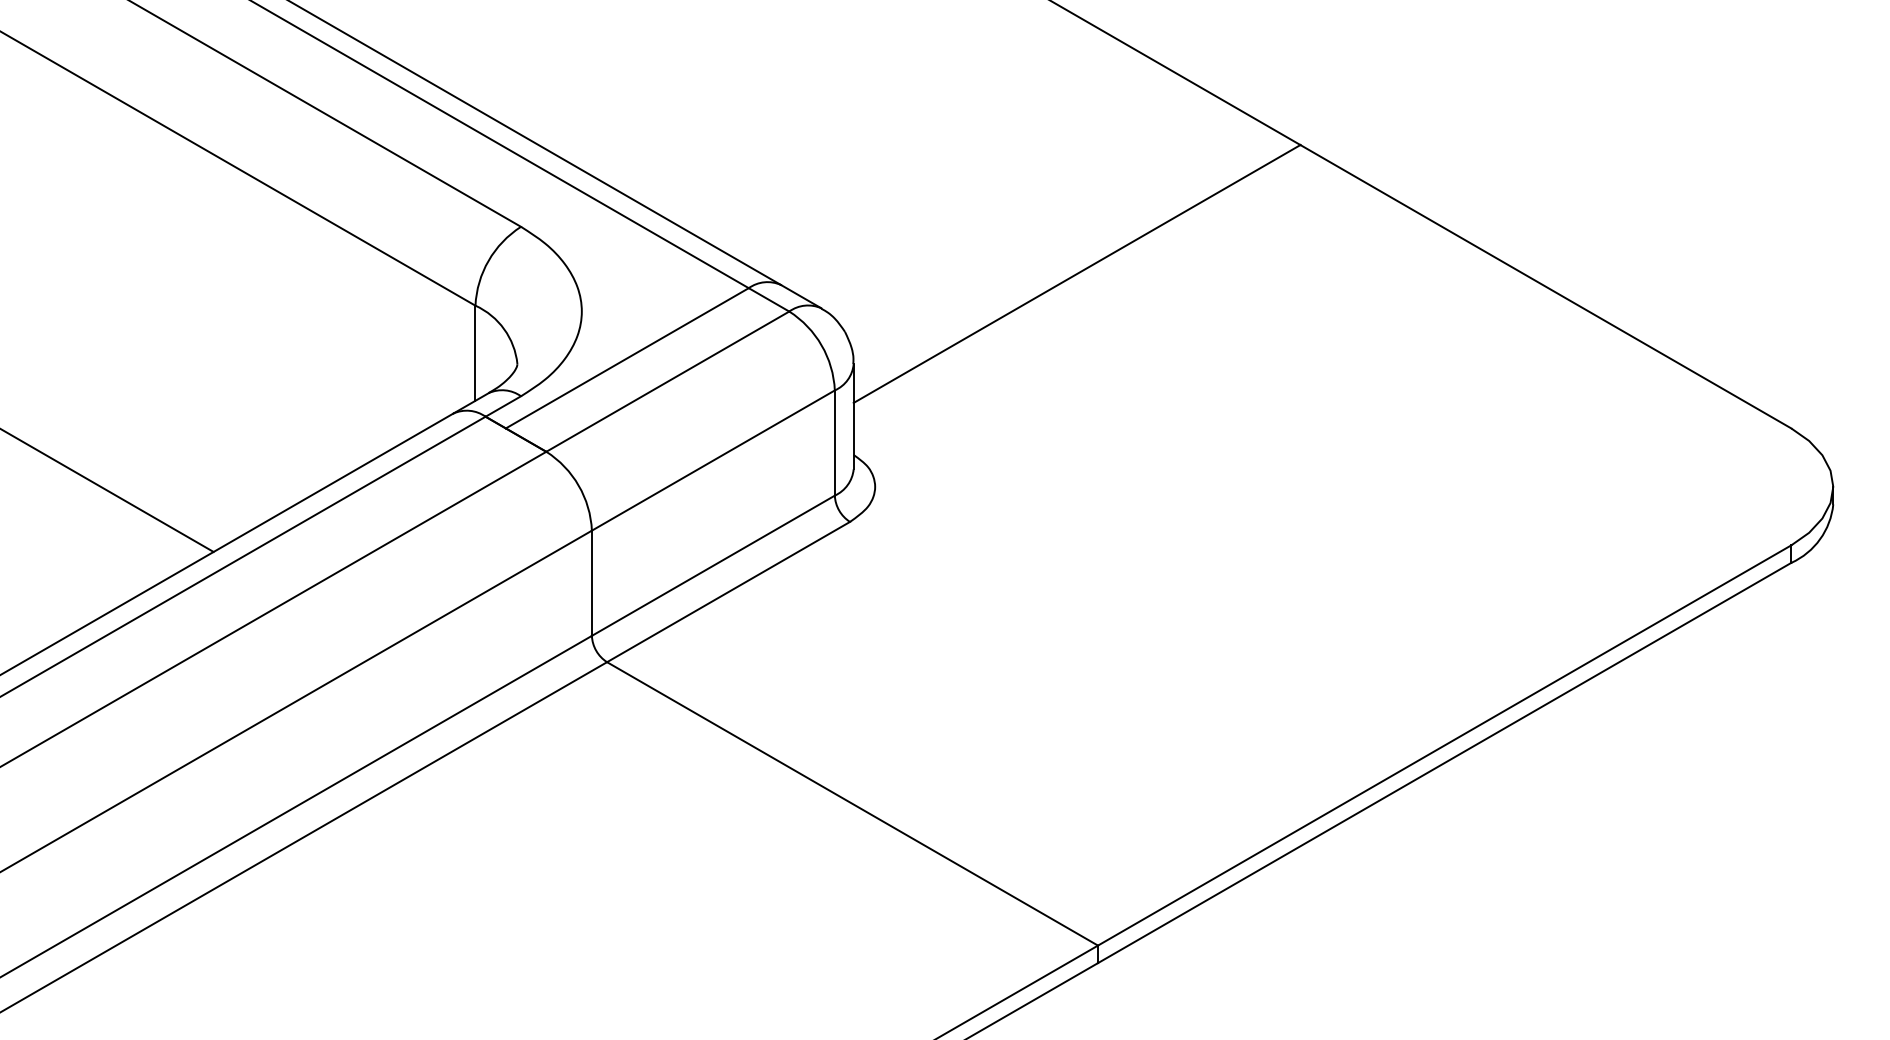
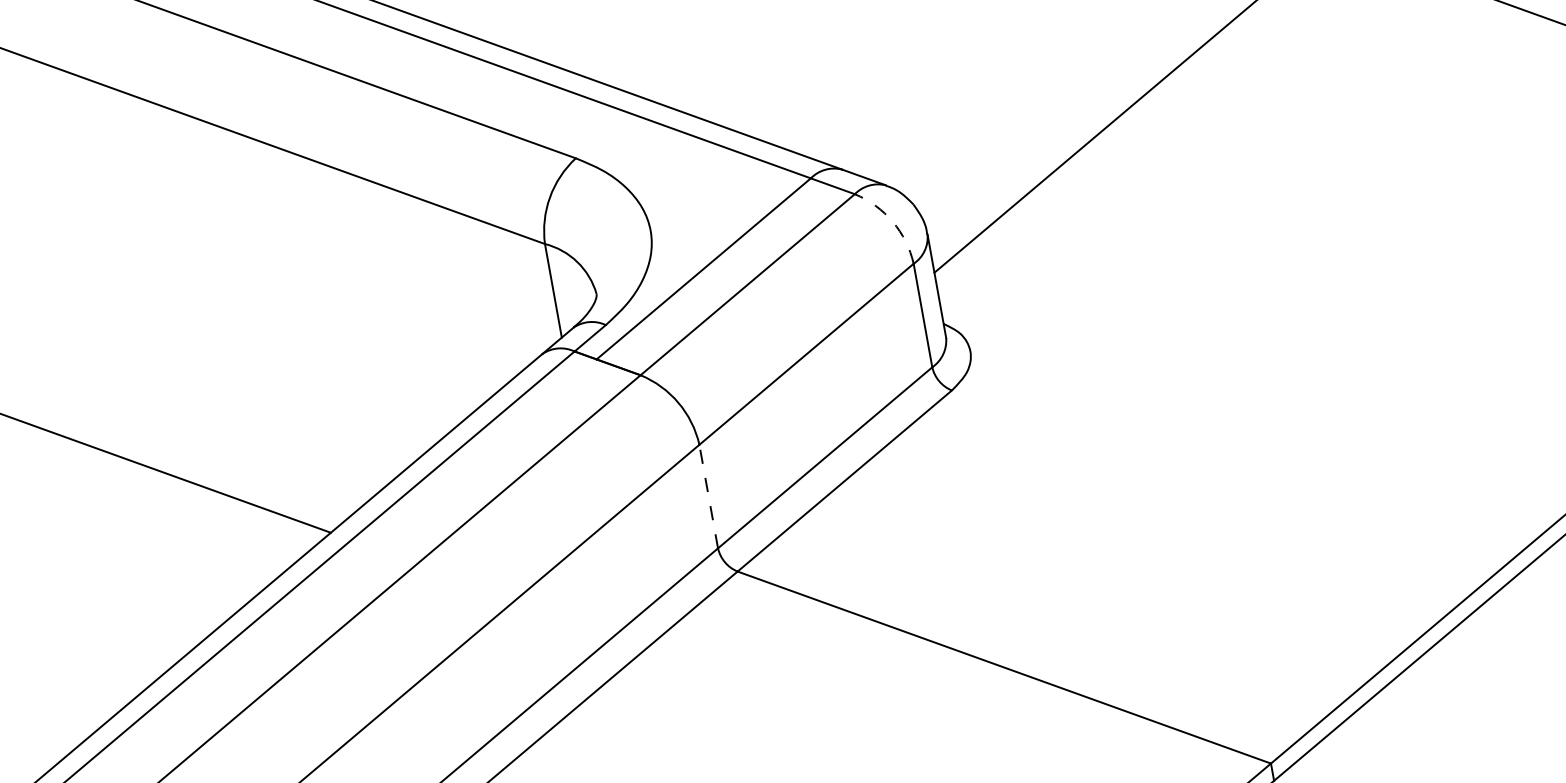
arc: (821, 345) -> (892, 221), solid -> dashed
line: (591, 583) -> (708, 496), solid -> dashed

